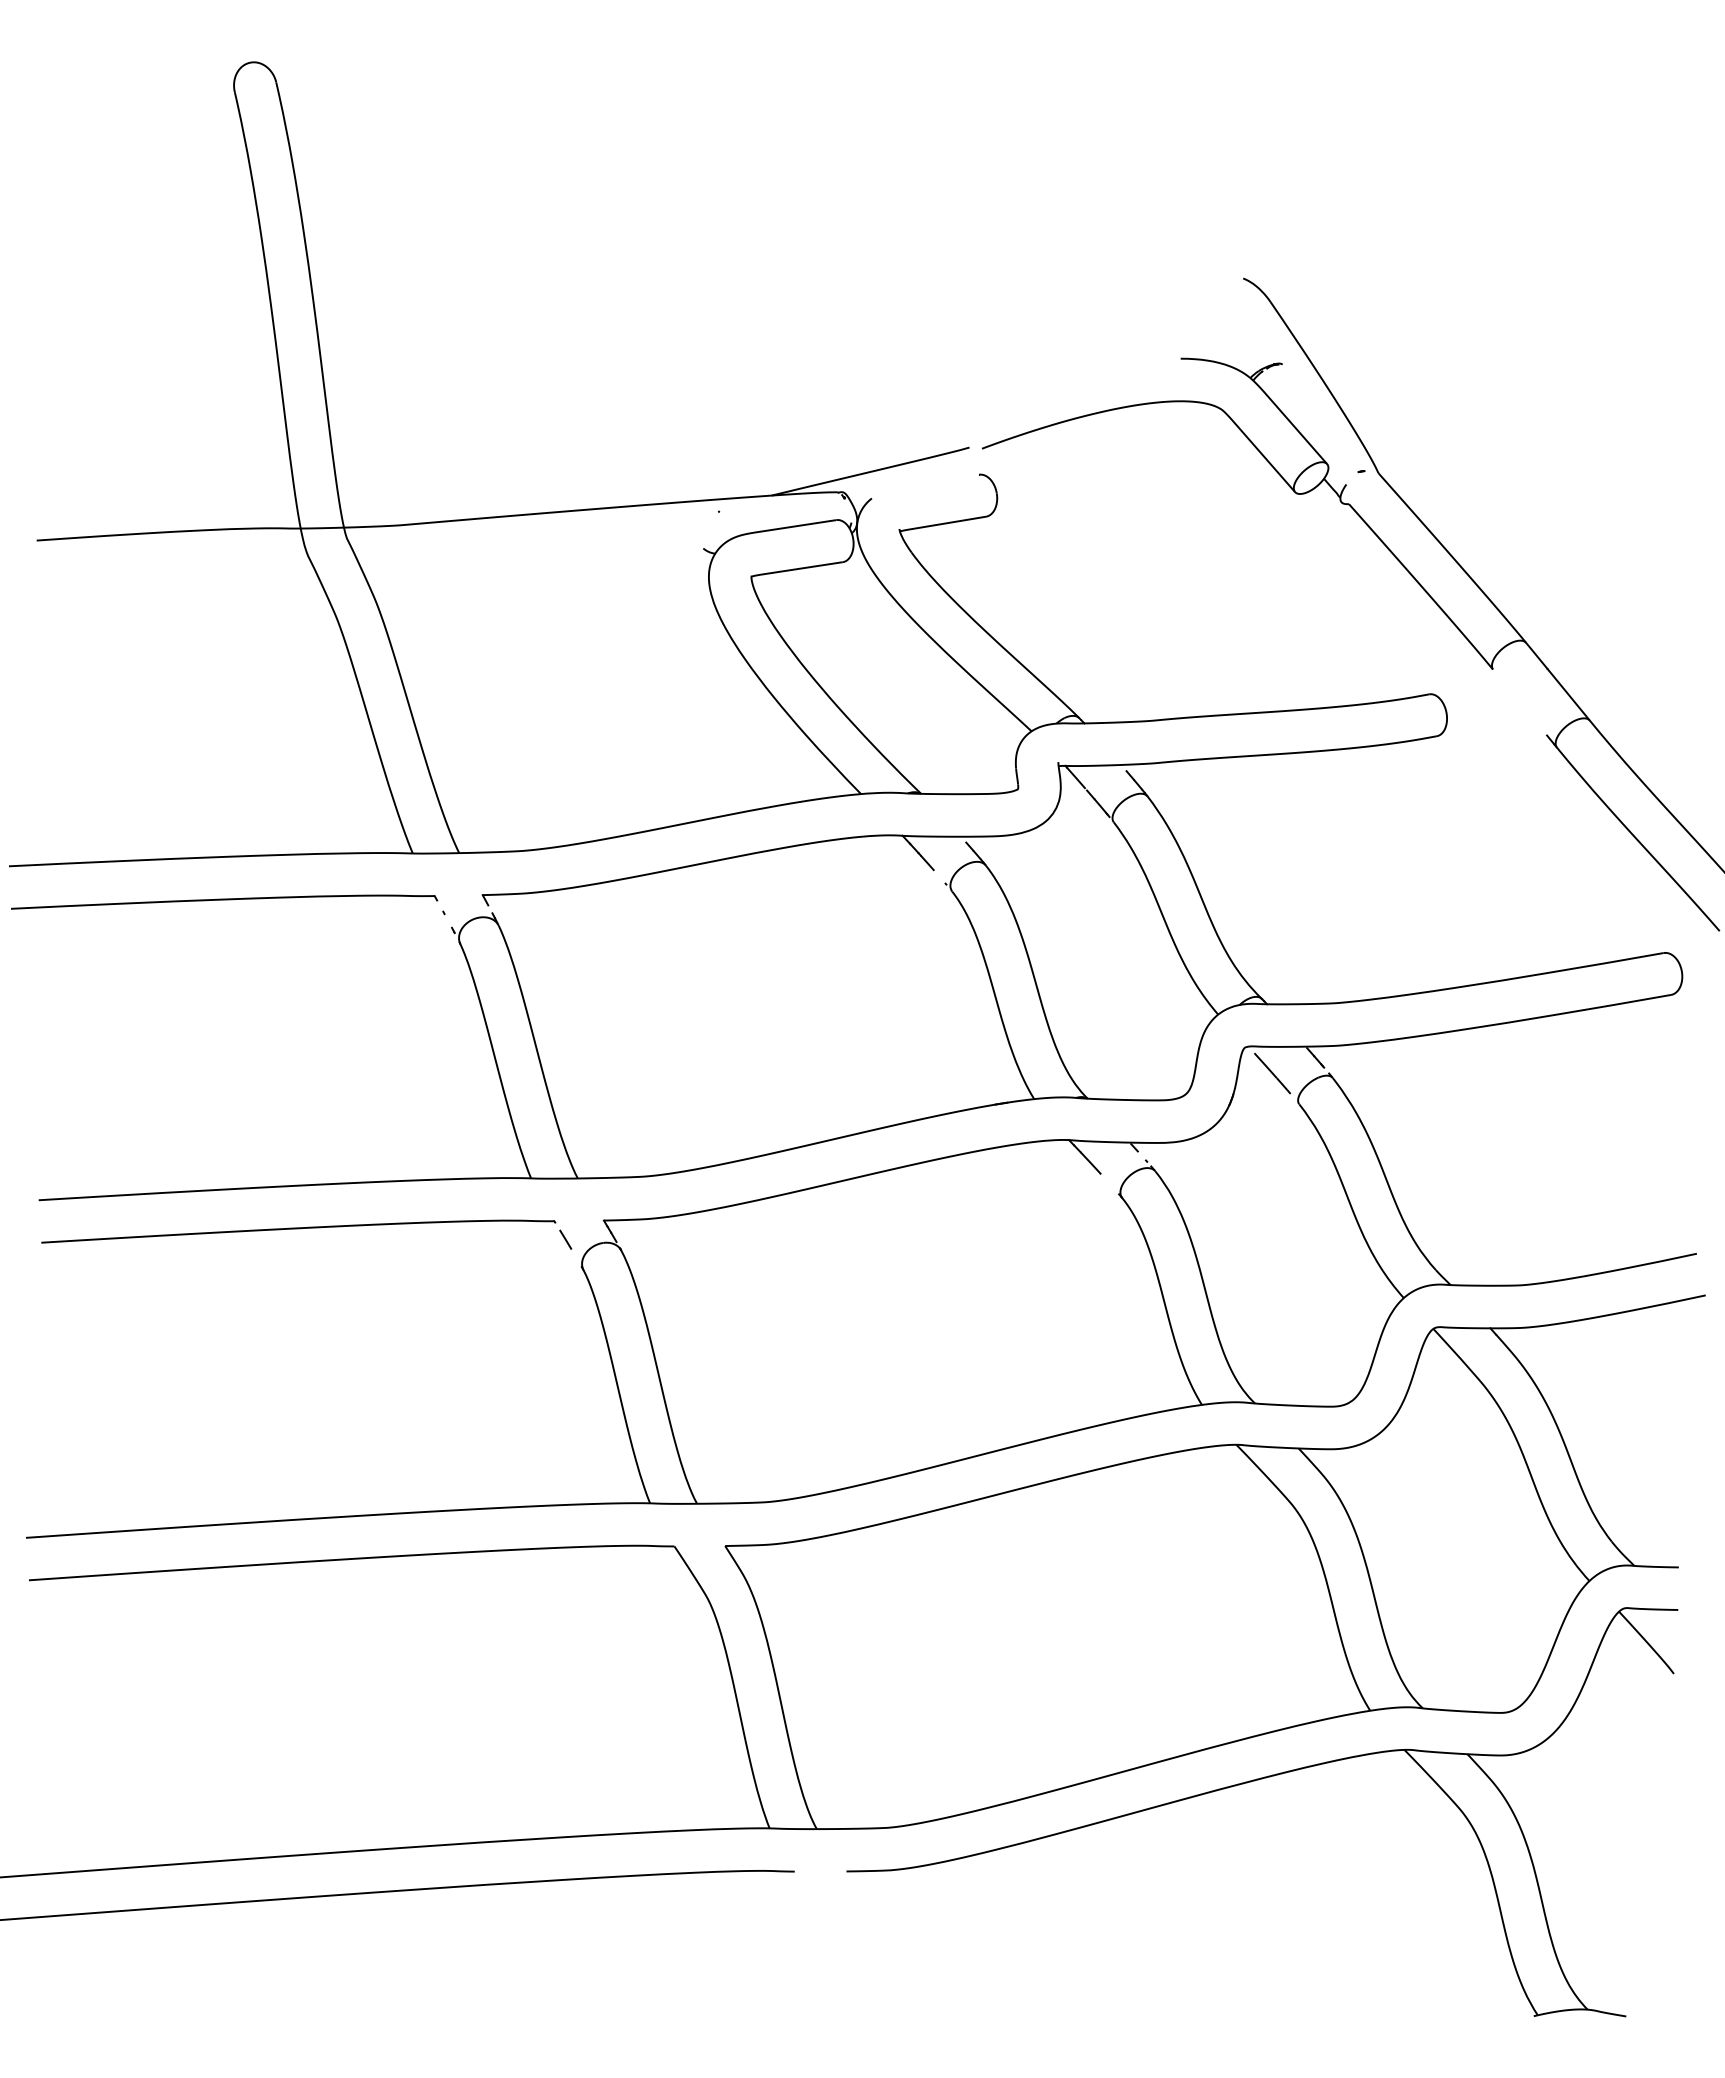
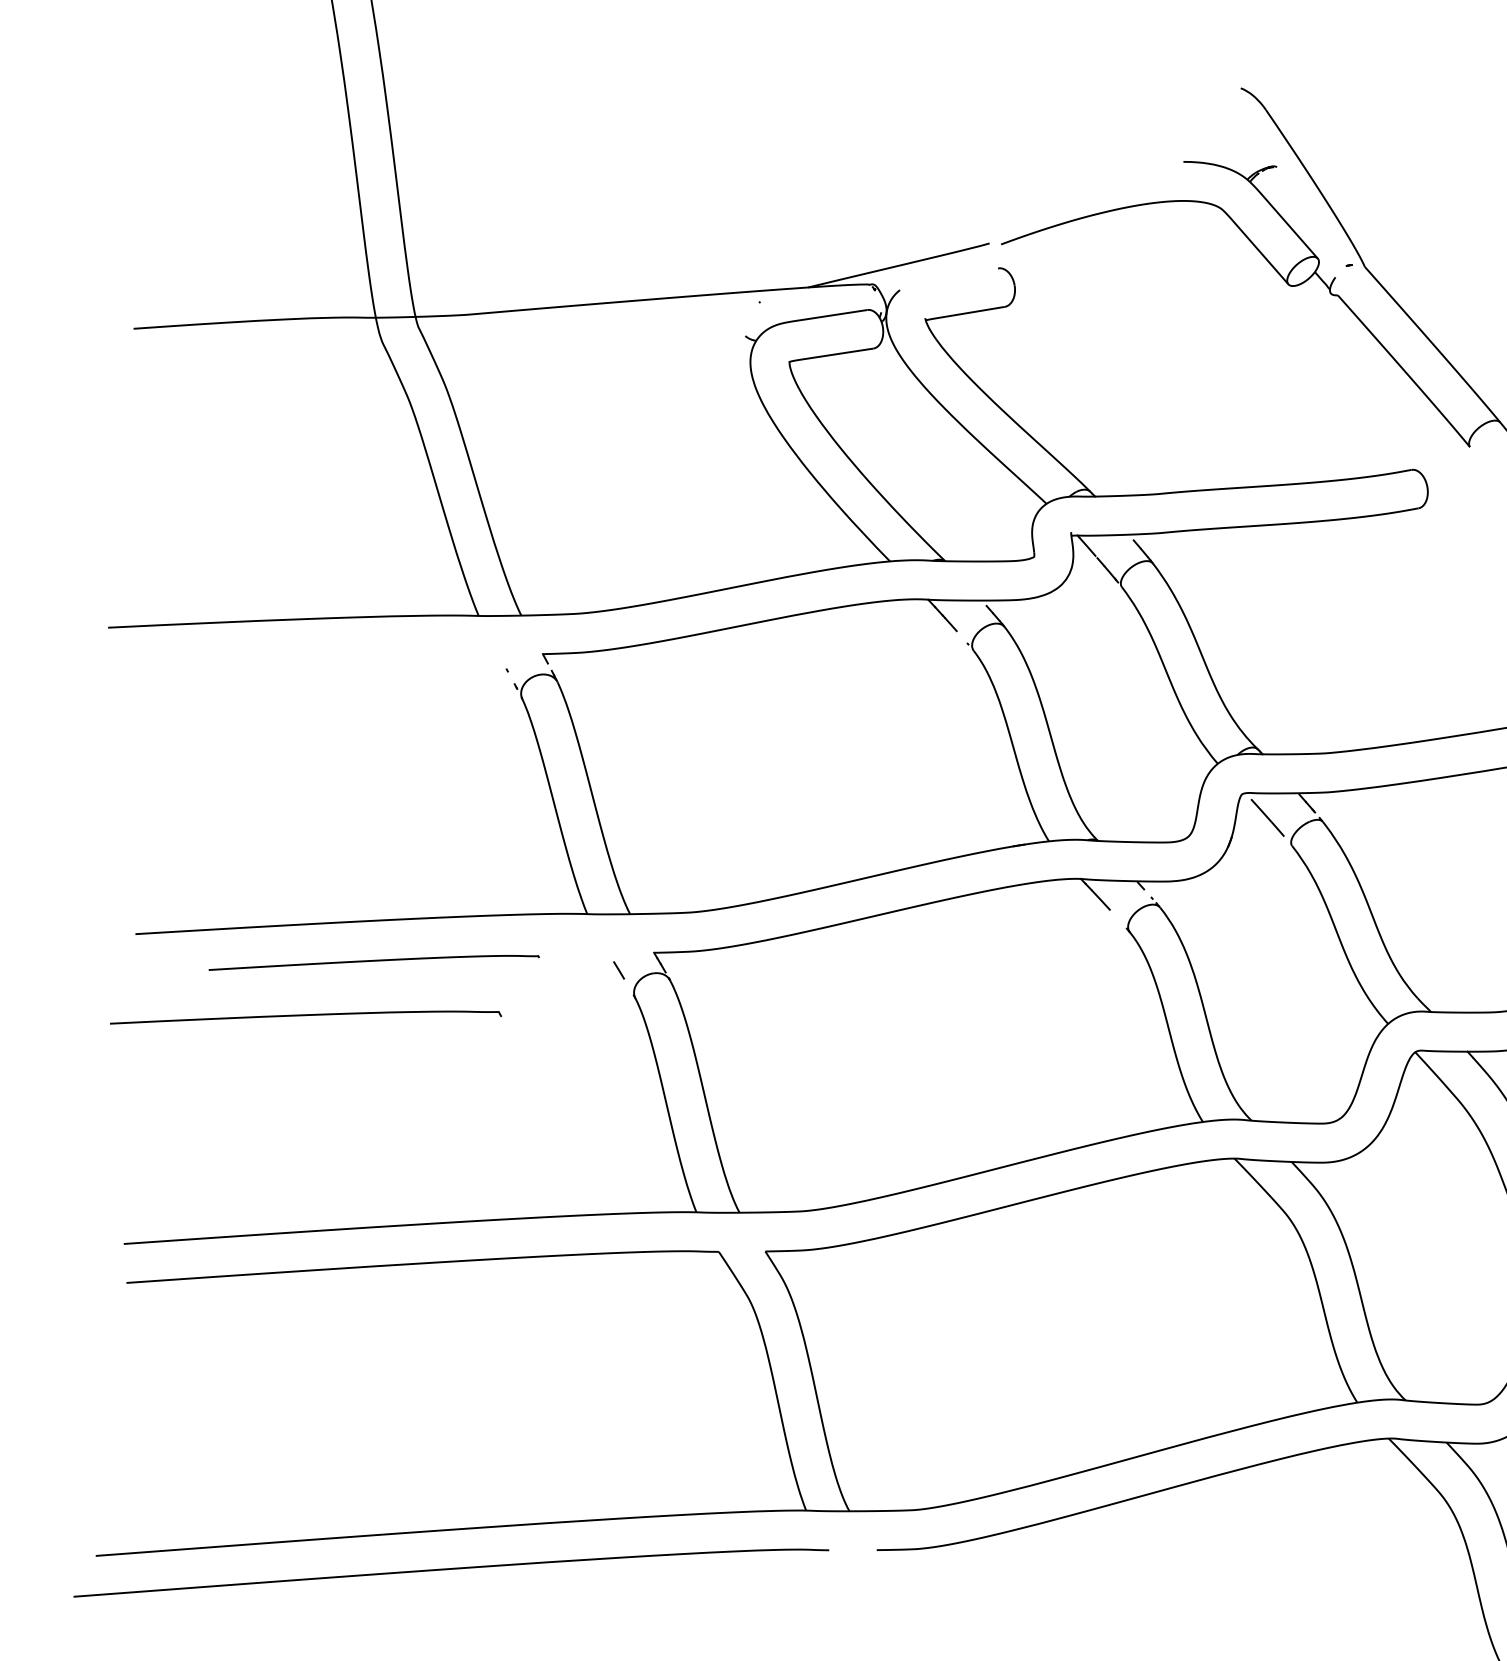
part: (224, 901) -> (305, 1016), moved
part: (298, 1231) -> (373, 962), size x0.7

